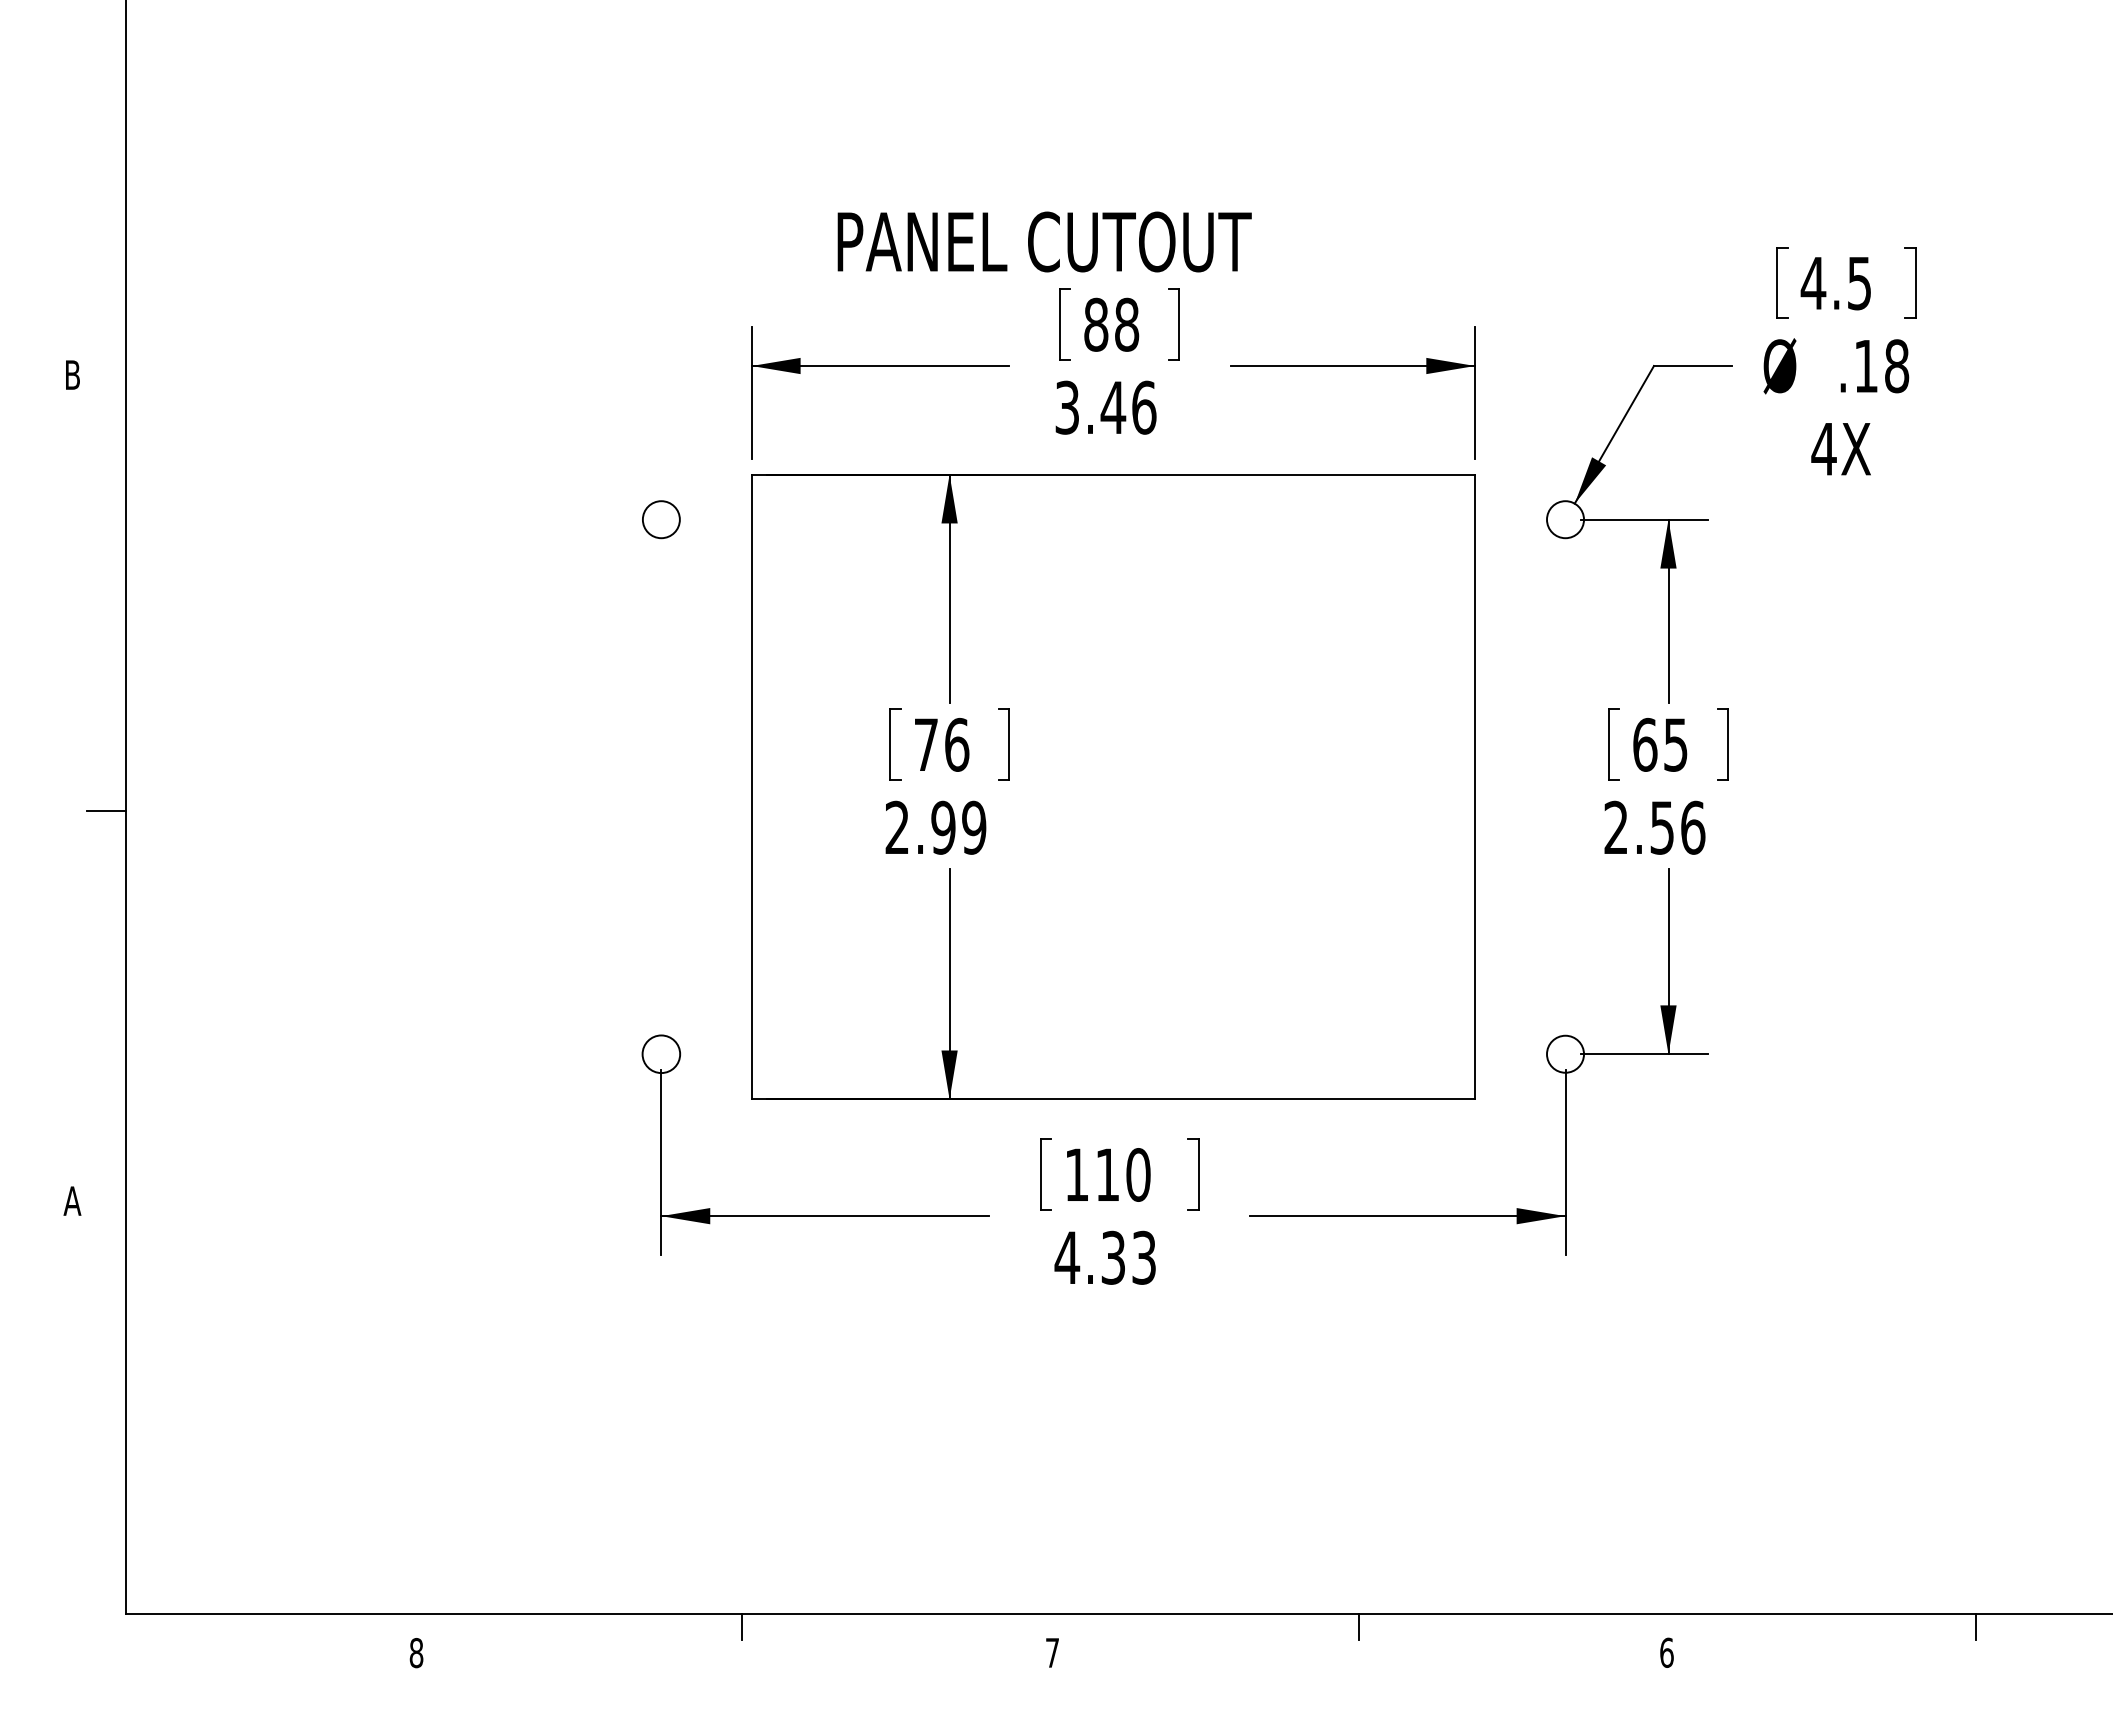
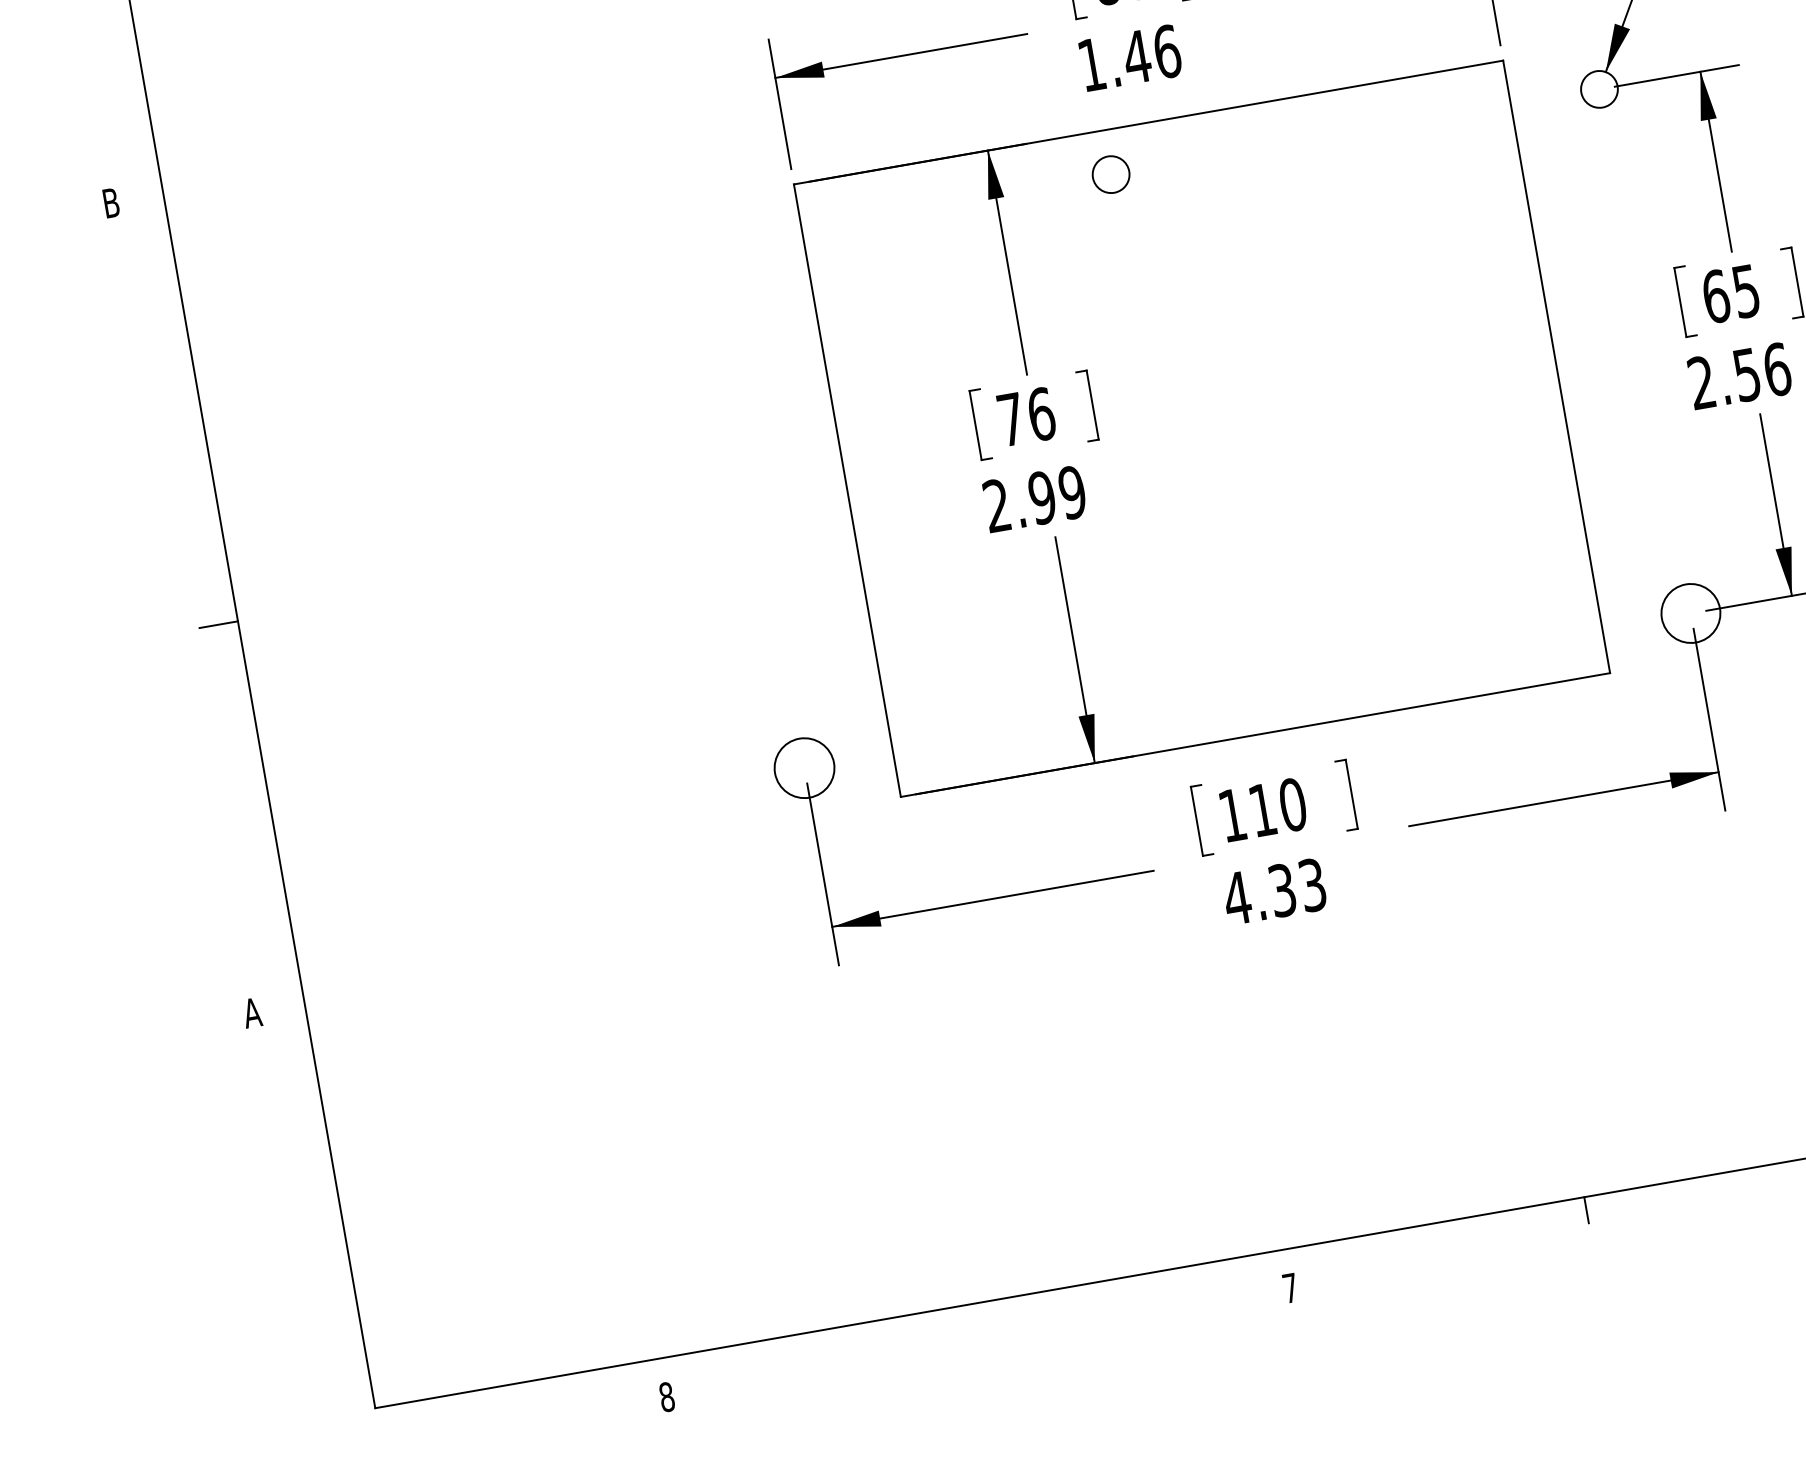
text: (1066, 407) -> (1091, 64), 3.46 -> 1.46
circle: (661, 519) -> (1111, 174), moved
circle: (1565, 1053) -> (1690, 612), size x1.6
circle: (661, 1054) -> (804, 768), size x1.6
line: (742, 1626) -> (981, 1315), removed

